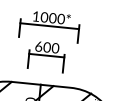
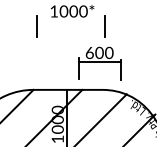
line: (49, 26) -> (70, 21), removed
part: (46, 56) -> (99, 63), moved

